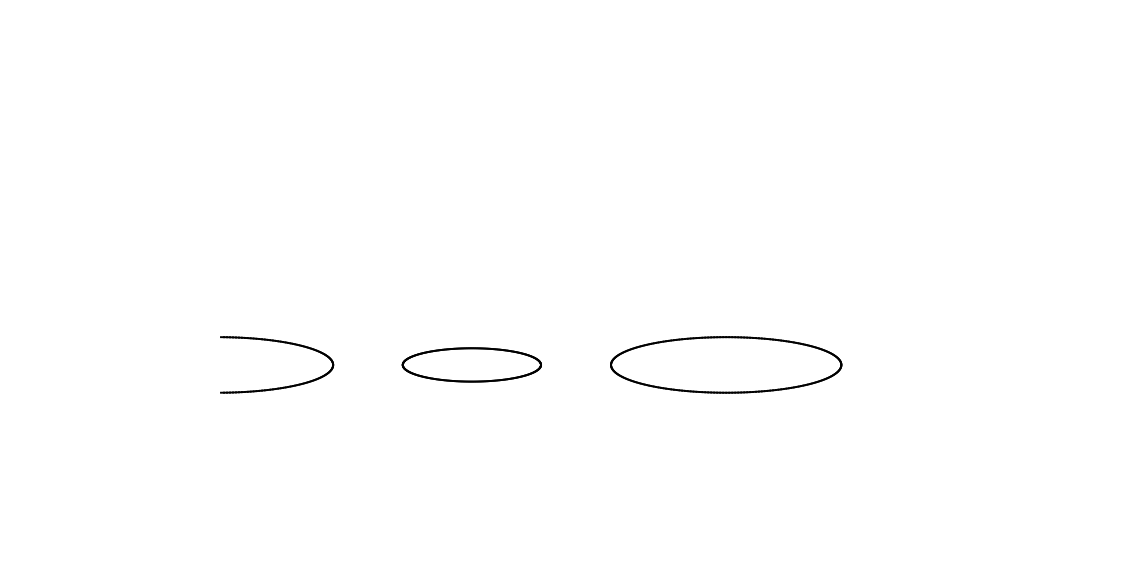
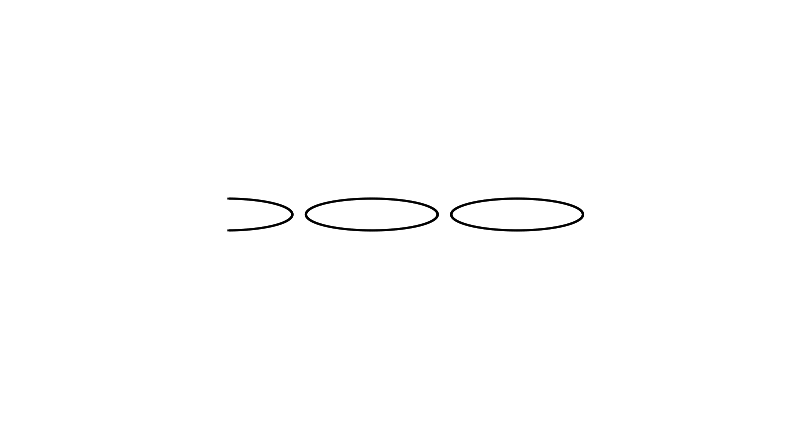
part: (471, 364) -> (371, 214), size x1.67

